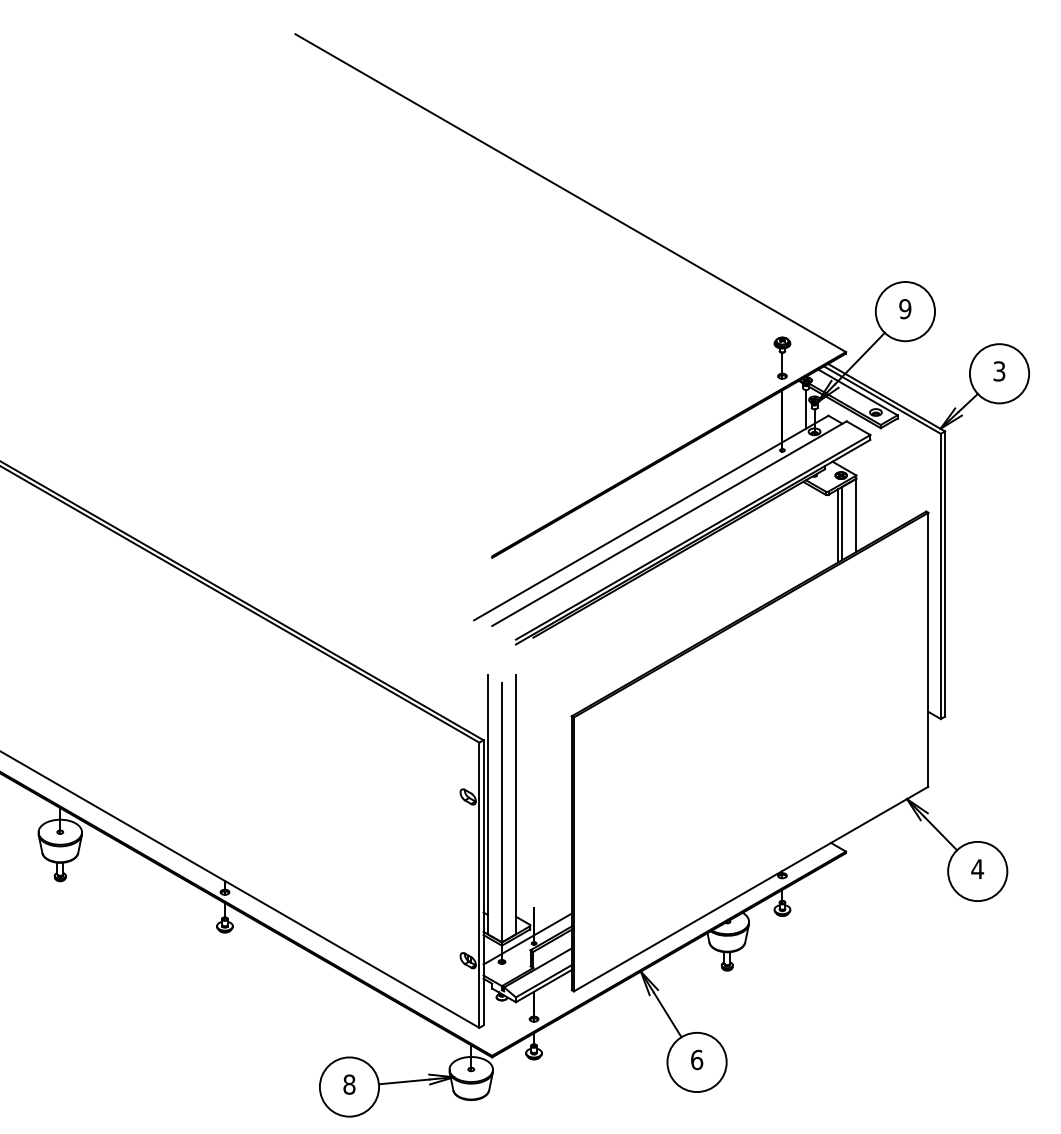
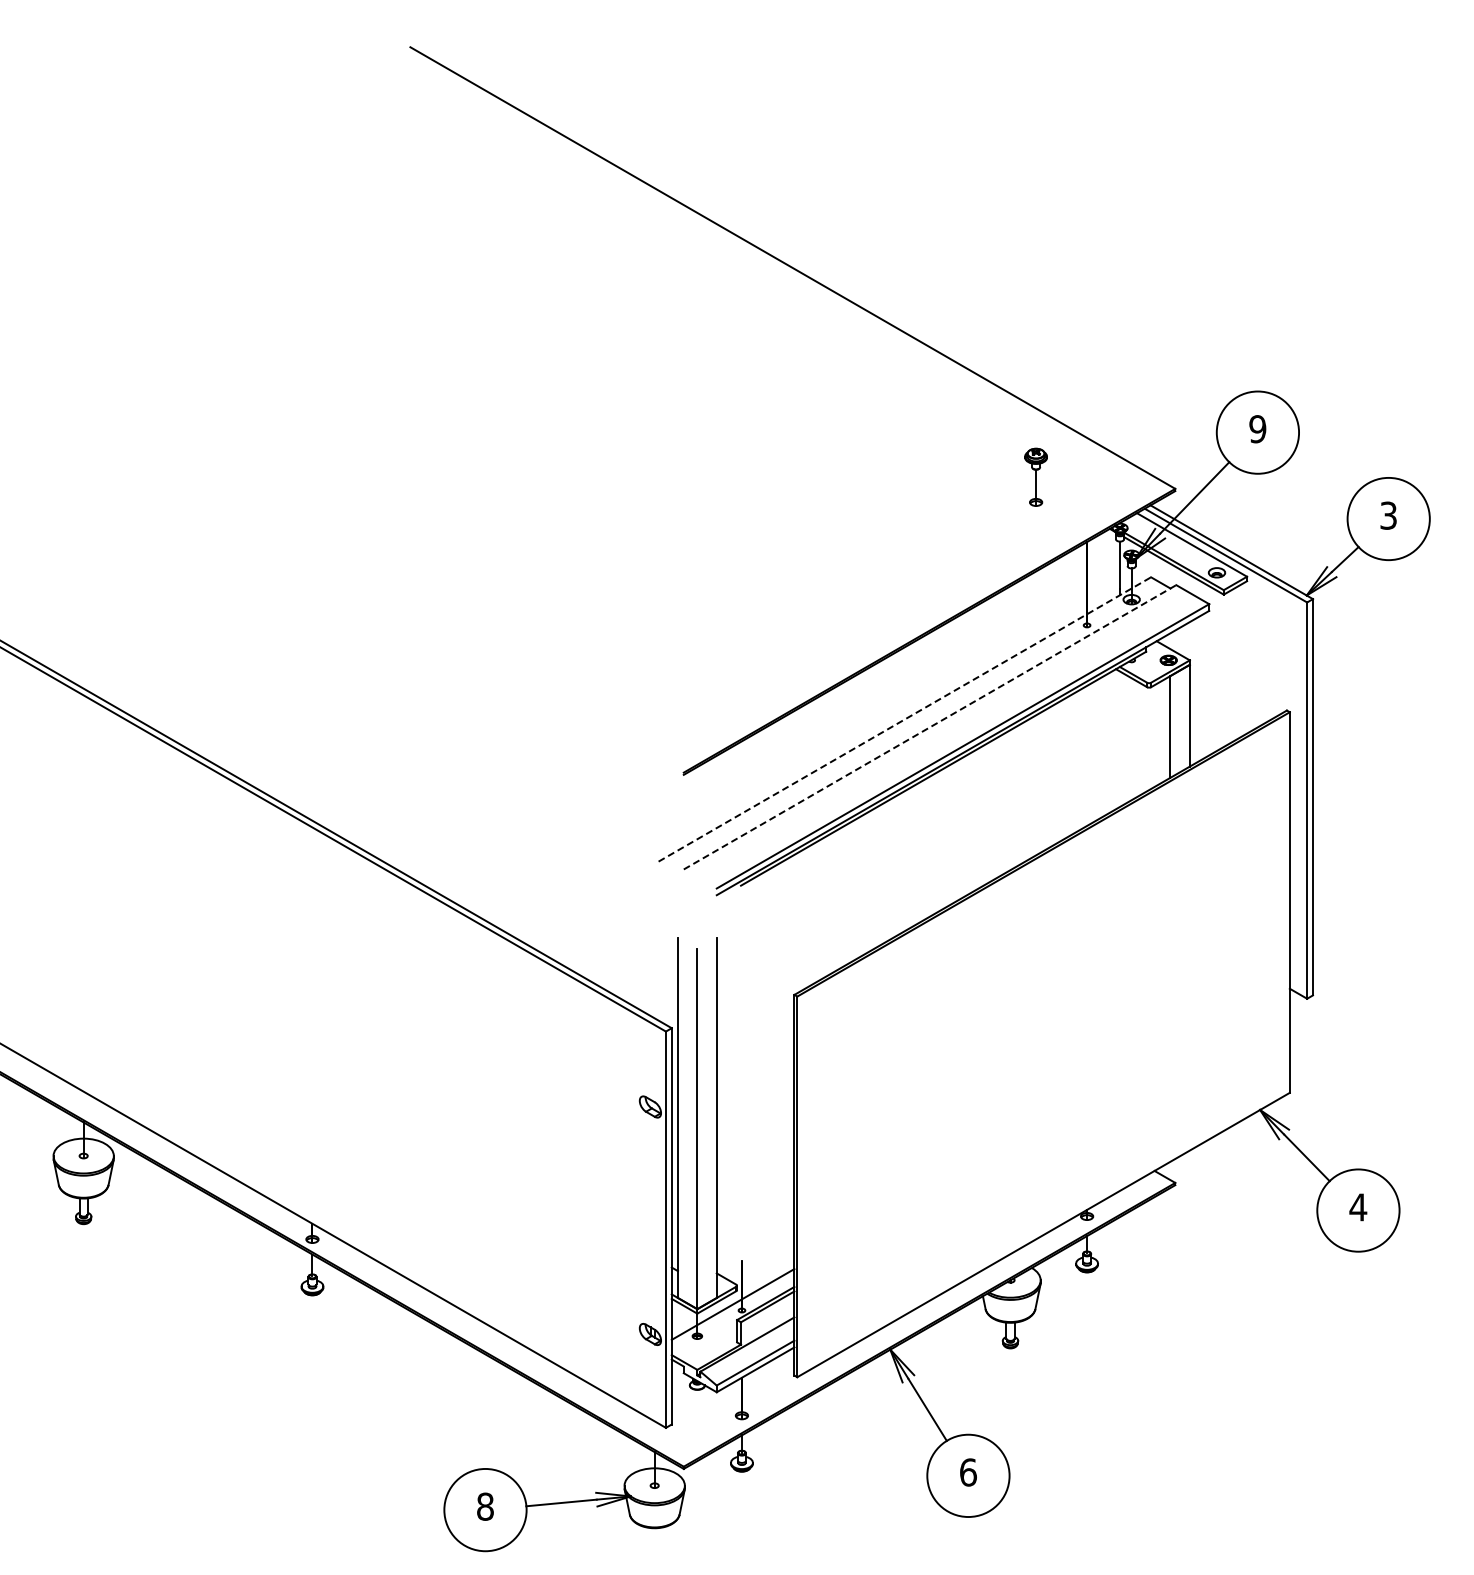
part: (782, 357) -> (1035, 476), moved
line: (651, 518) -> (905, 719), solid -> dashed
line: (669, 523) -> (930, 727), solid -> dashed
line: (838, 525) -> (1164, 730), removed

